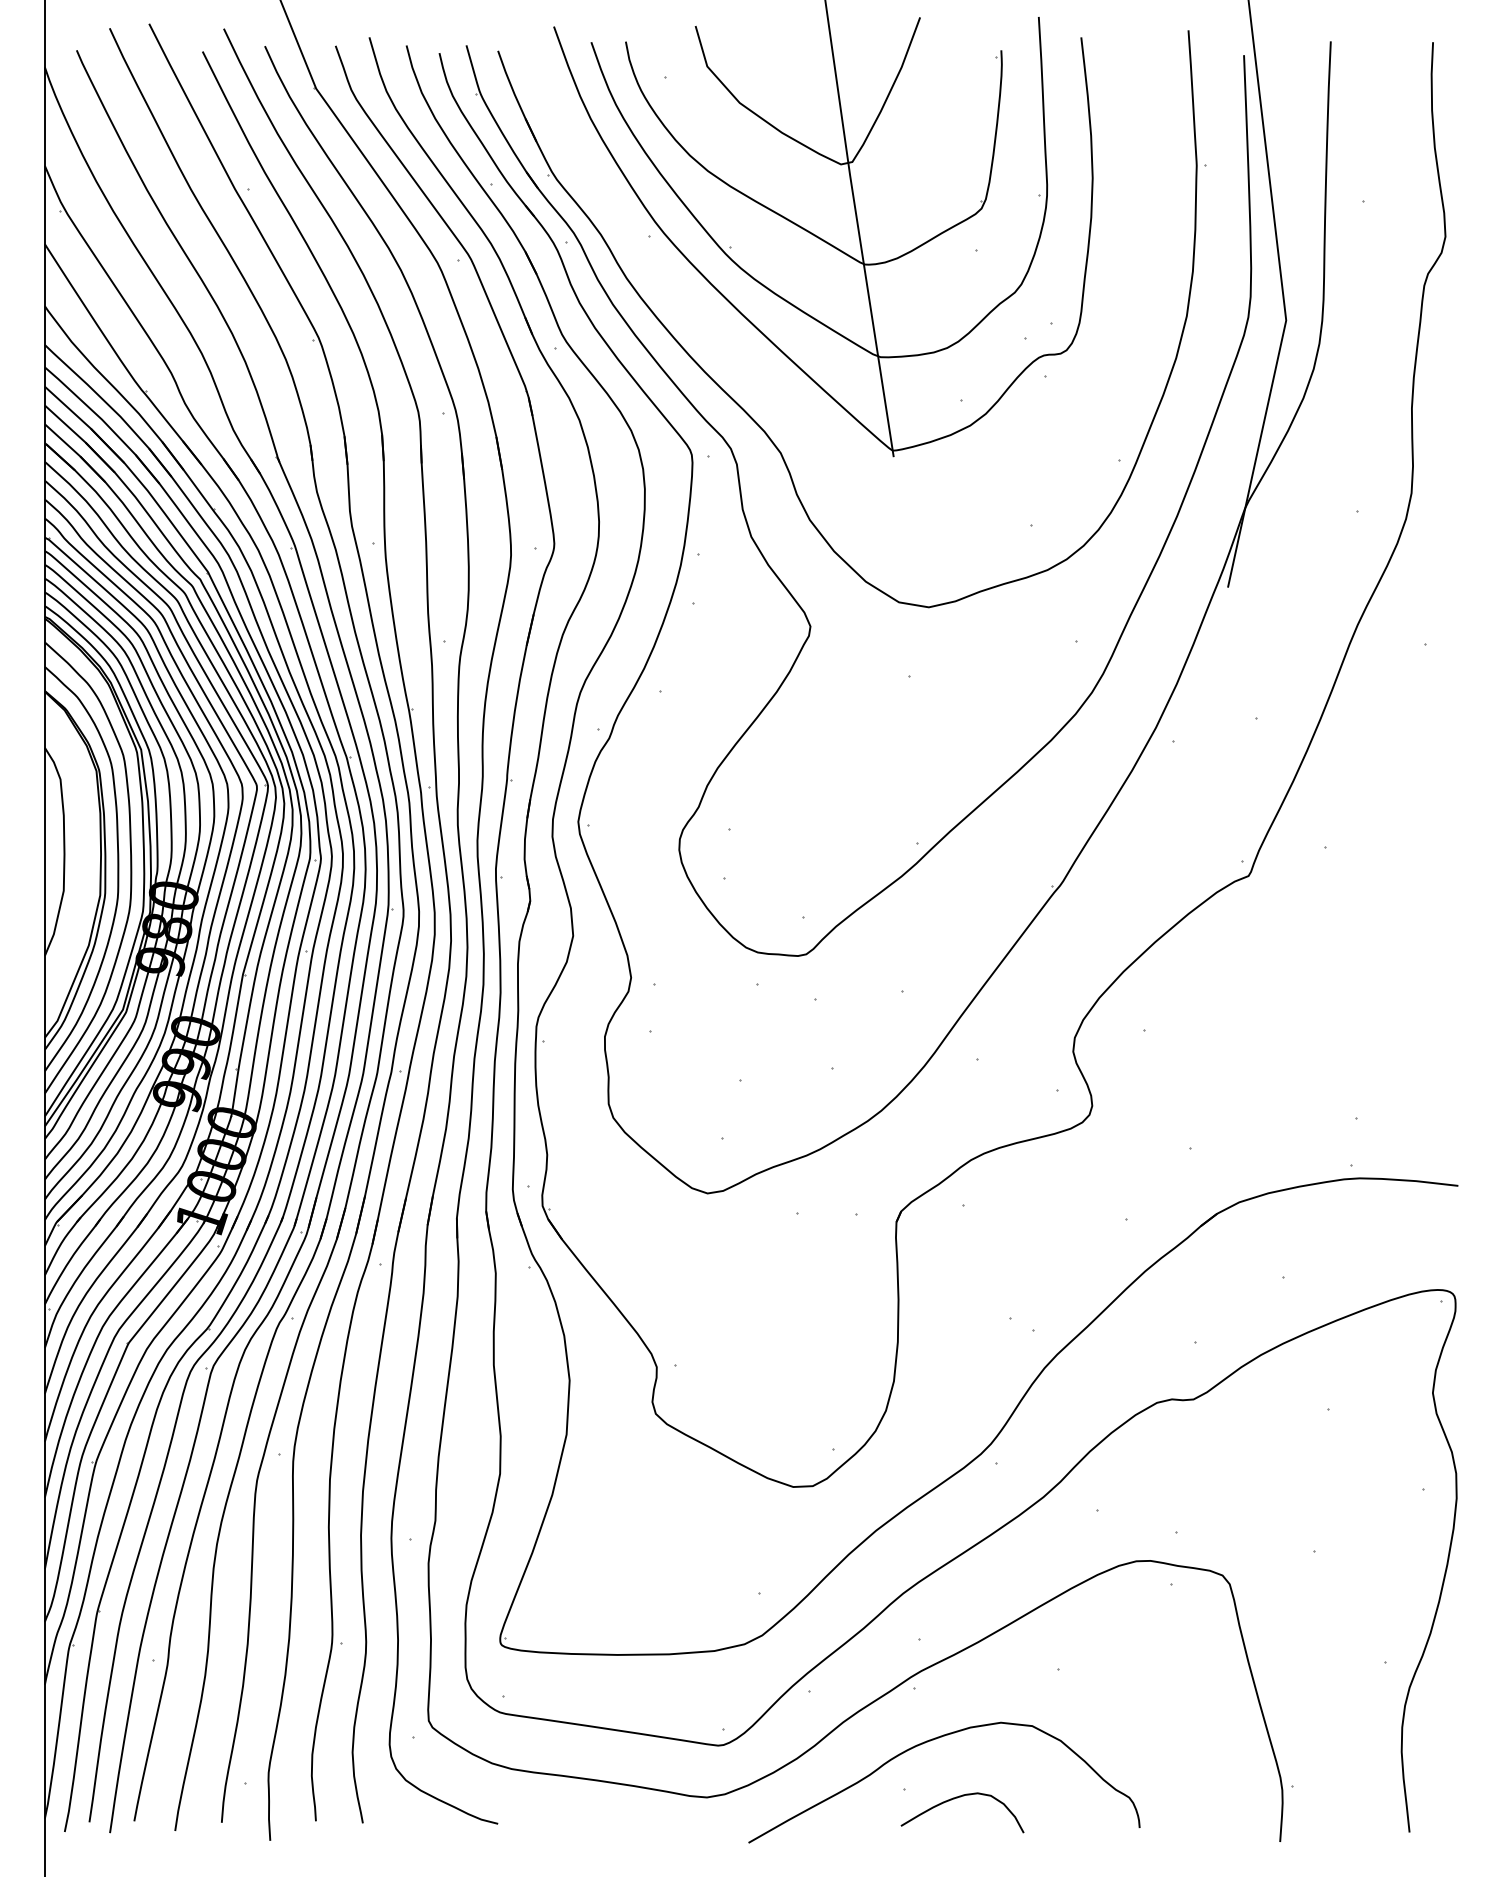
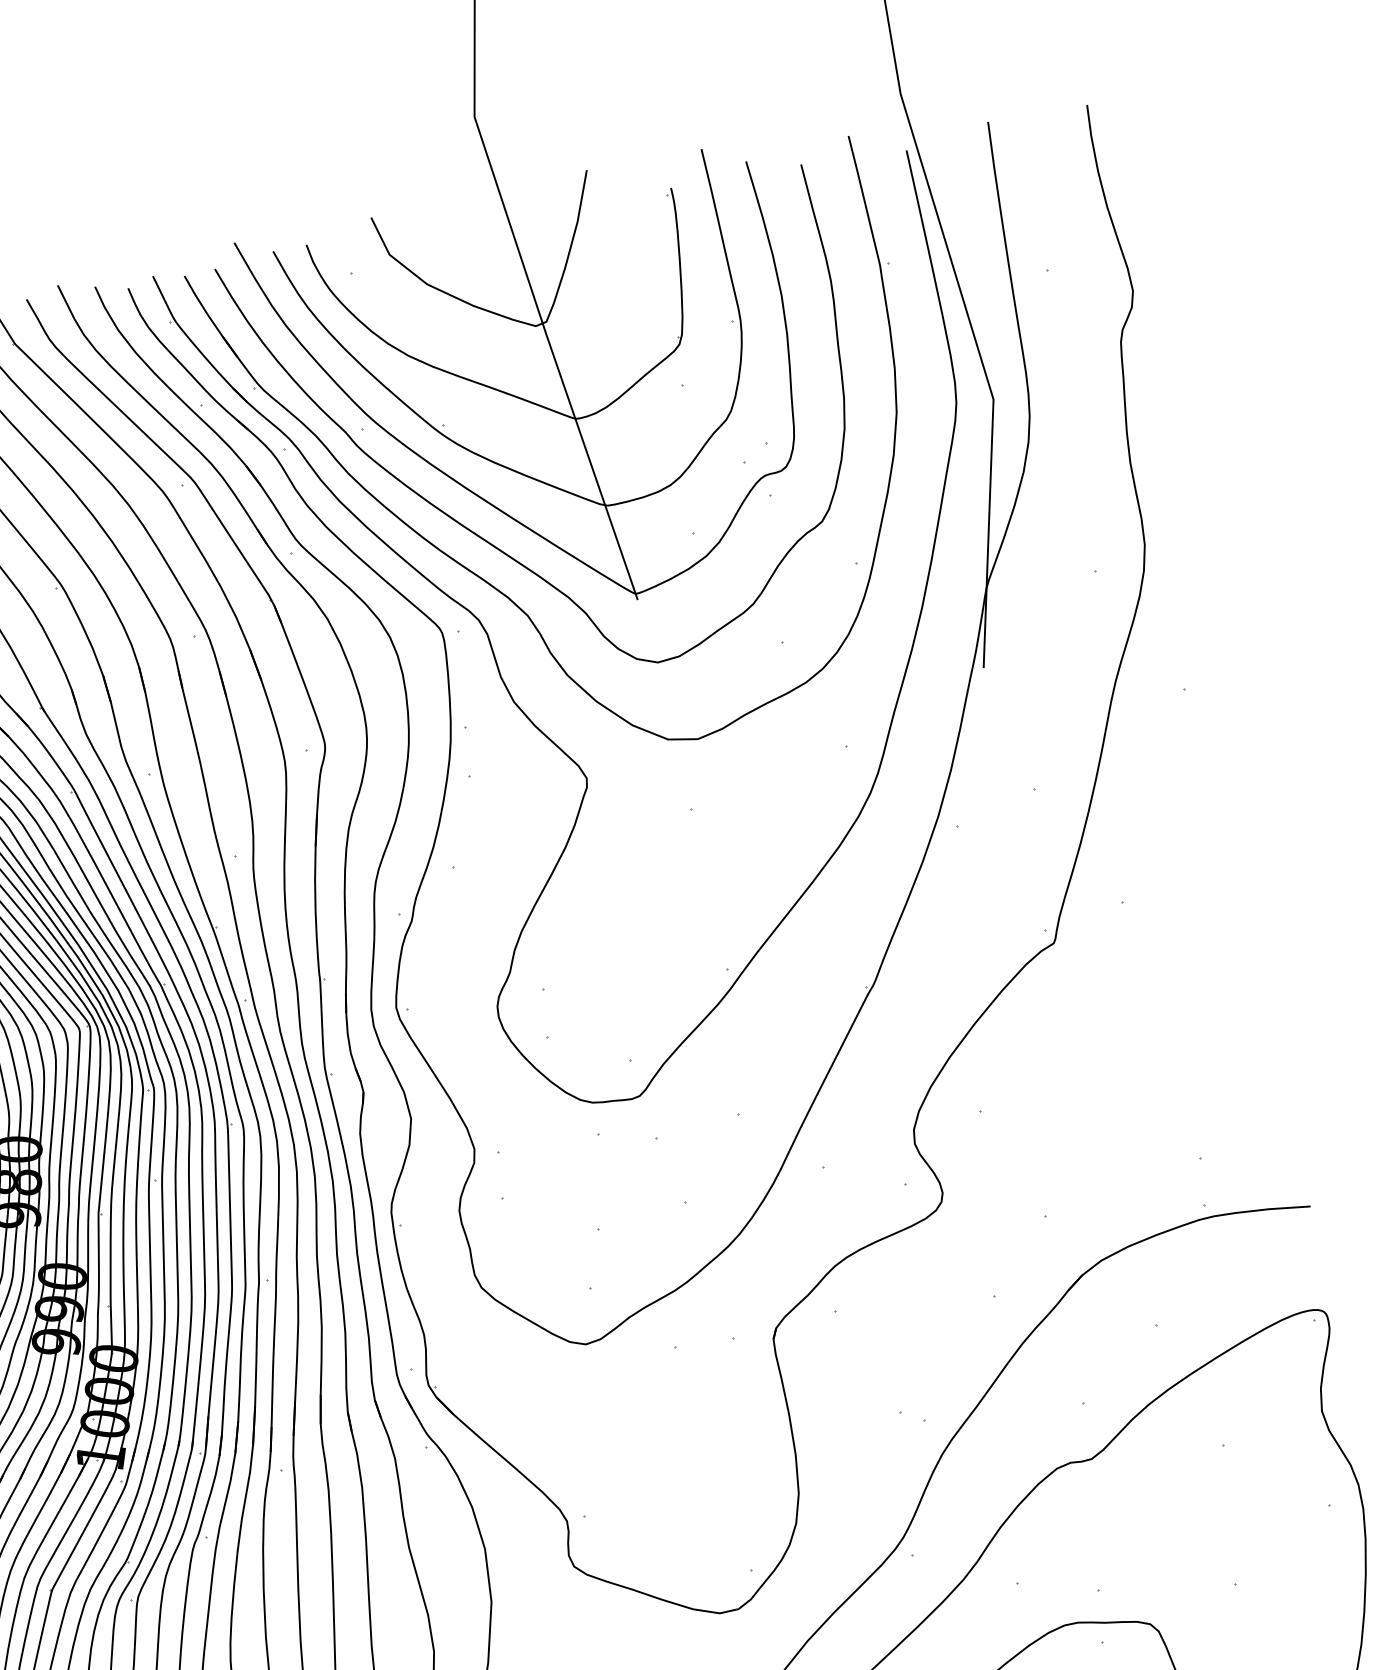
curve: (753, 370) -> (487, 540), added

